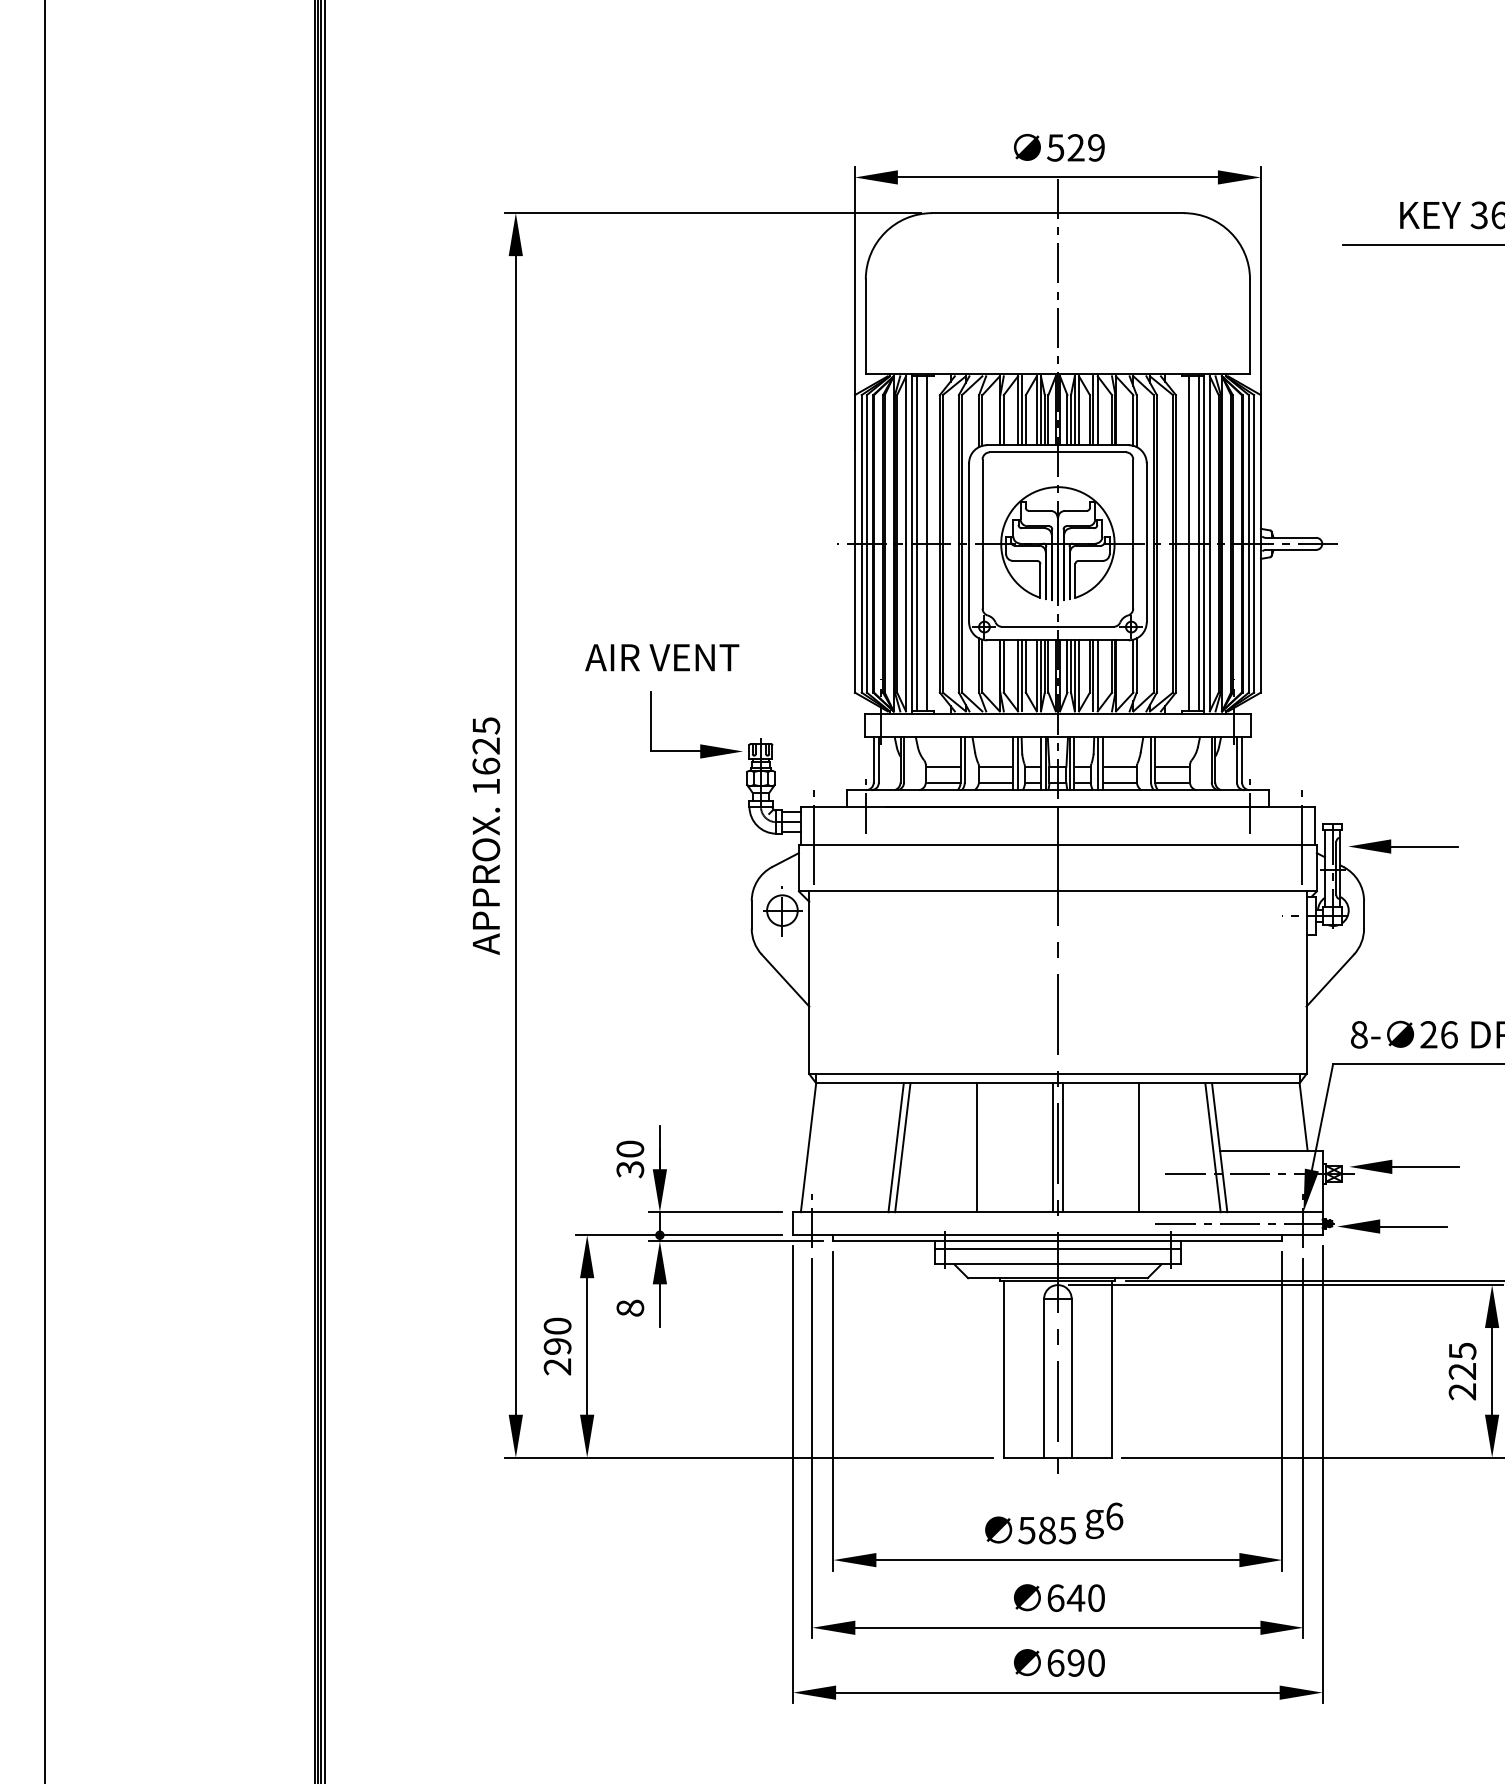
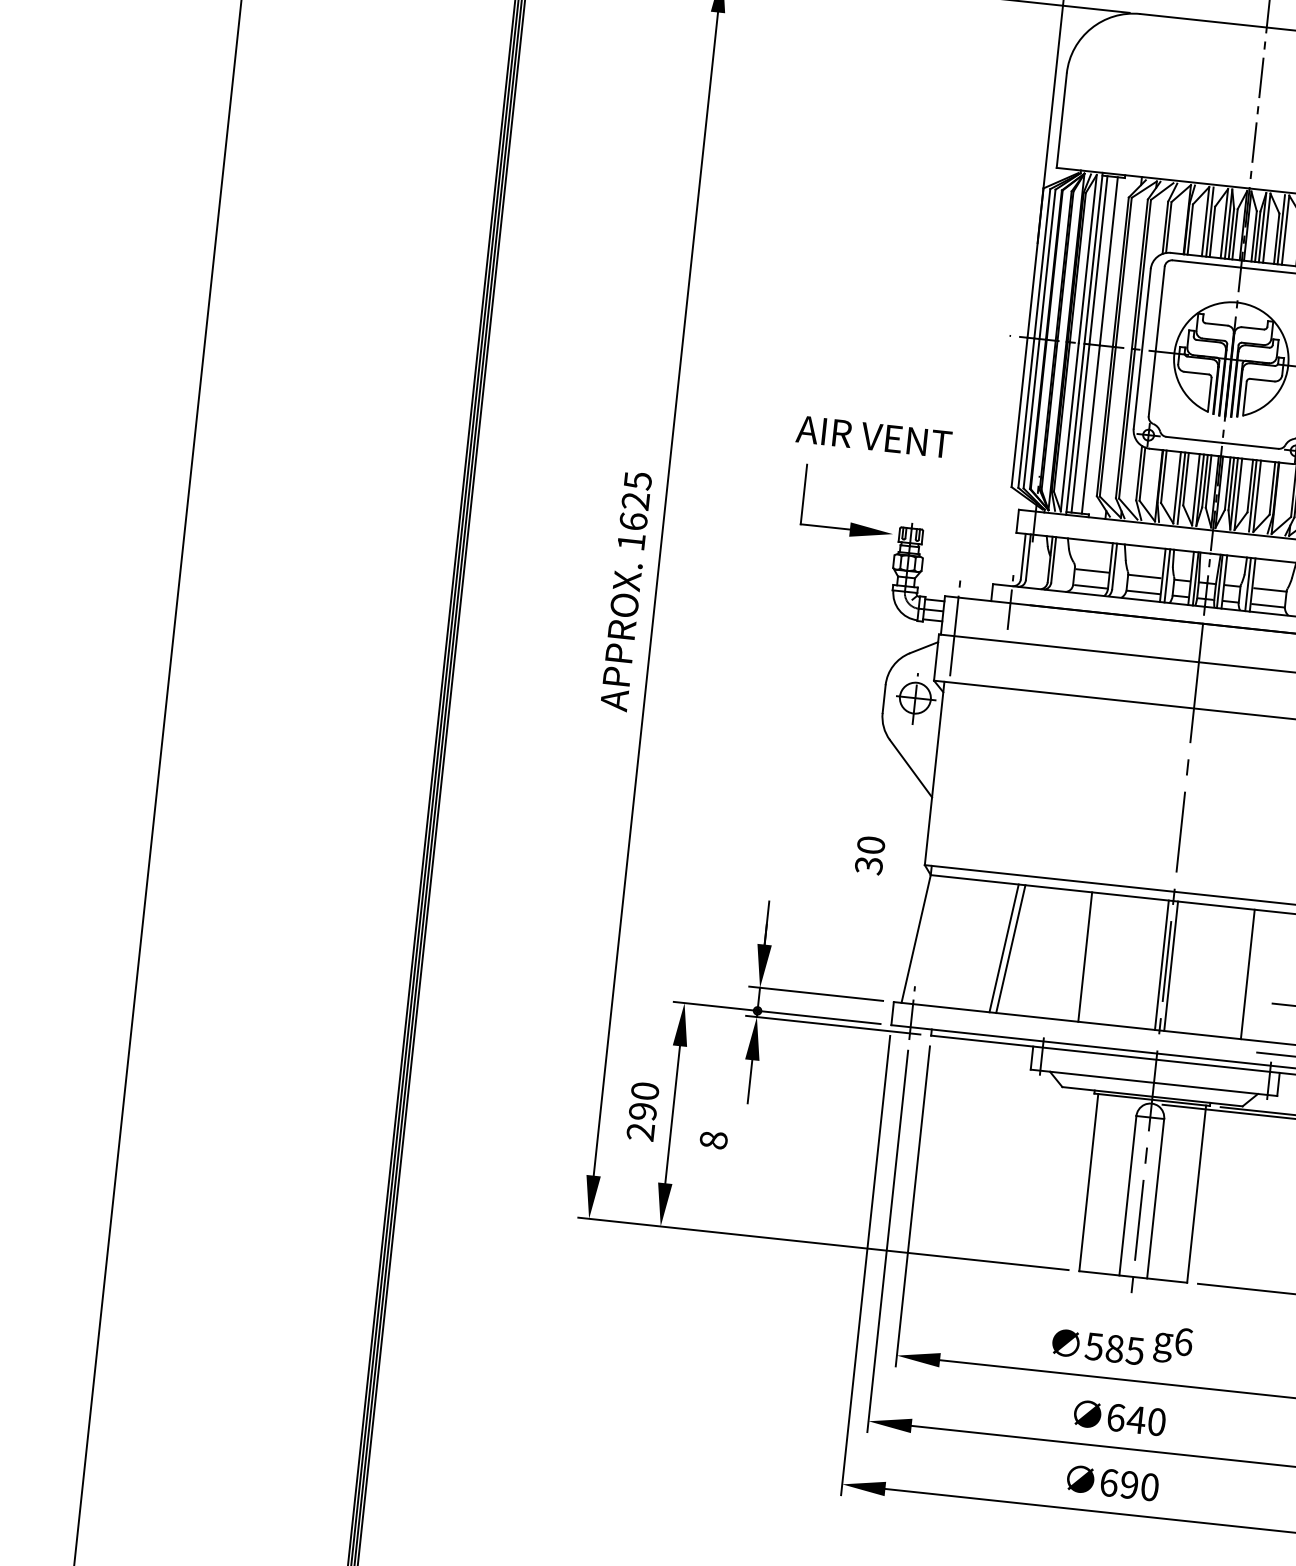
text: (662, 657) -> (874, 436), moved
text: (630, 1159) -> (870, 855), moved
line: (1057, 1249) -> (1155, 1067), removed
text: (630, 1307) -> (713, 1139), moved

